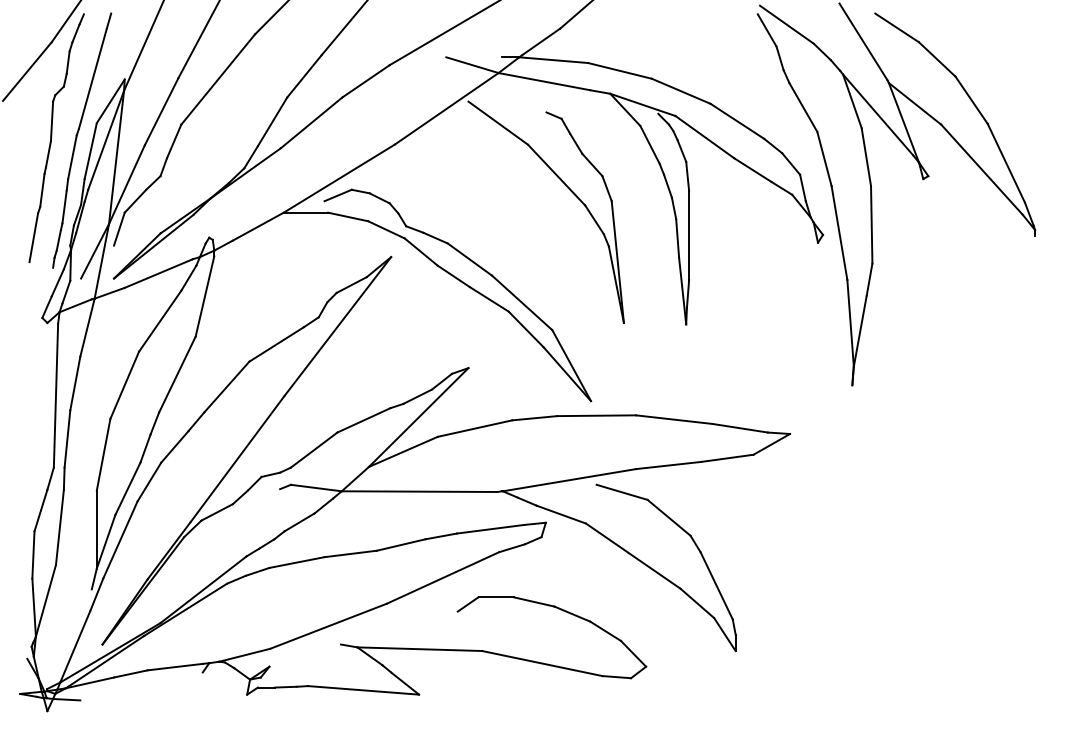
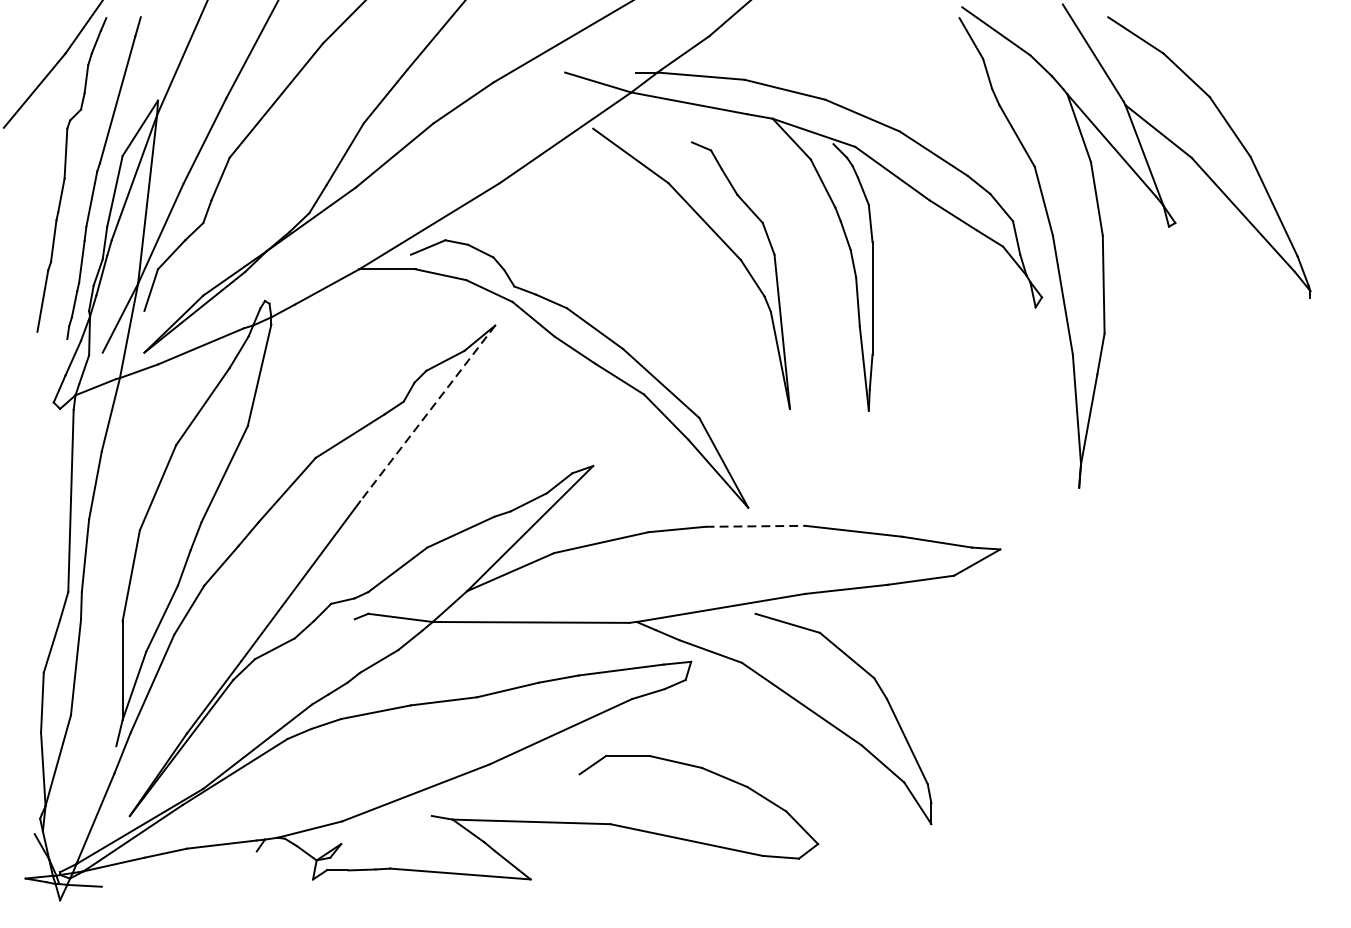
line: (337, 326) -> (427, 413), solid -> dashed
line: (597, 415) -> (756, 526), solid -> dashed

